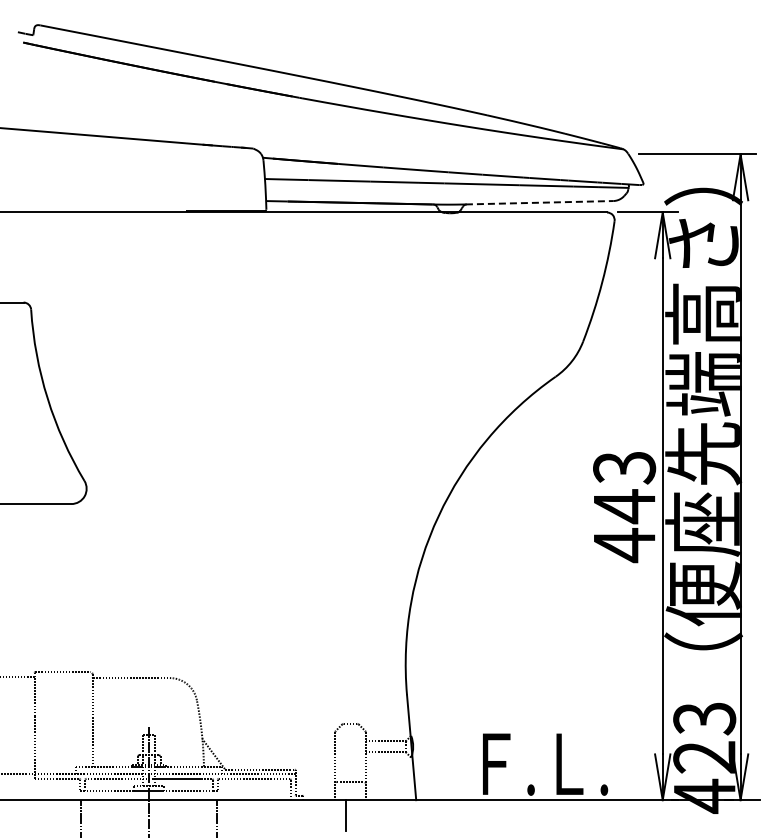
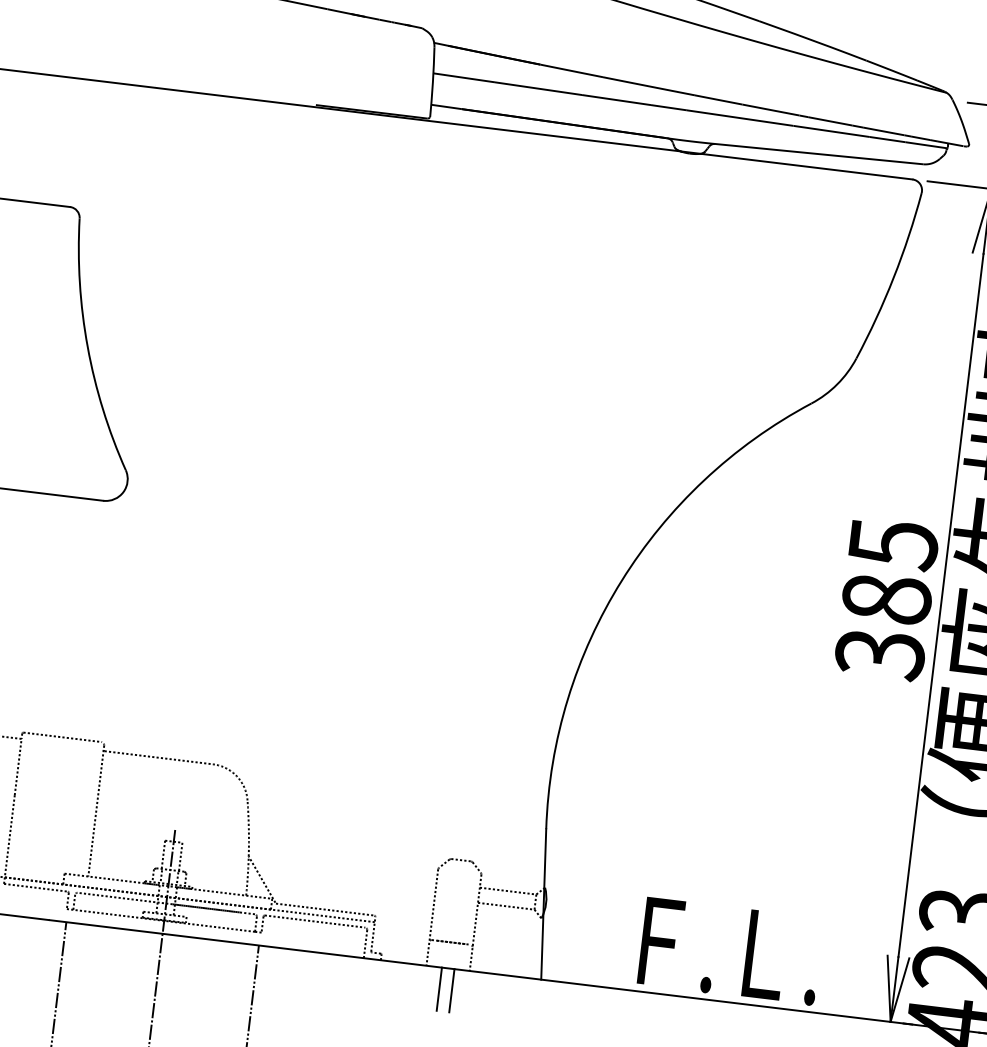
line: (539, 202) -> (818, 153), dashed -> solid
text: (624, 507) -> (886, 600), 443 -> 385
line: (355, 815) -> (452, 990), added

